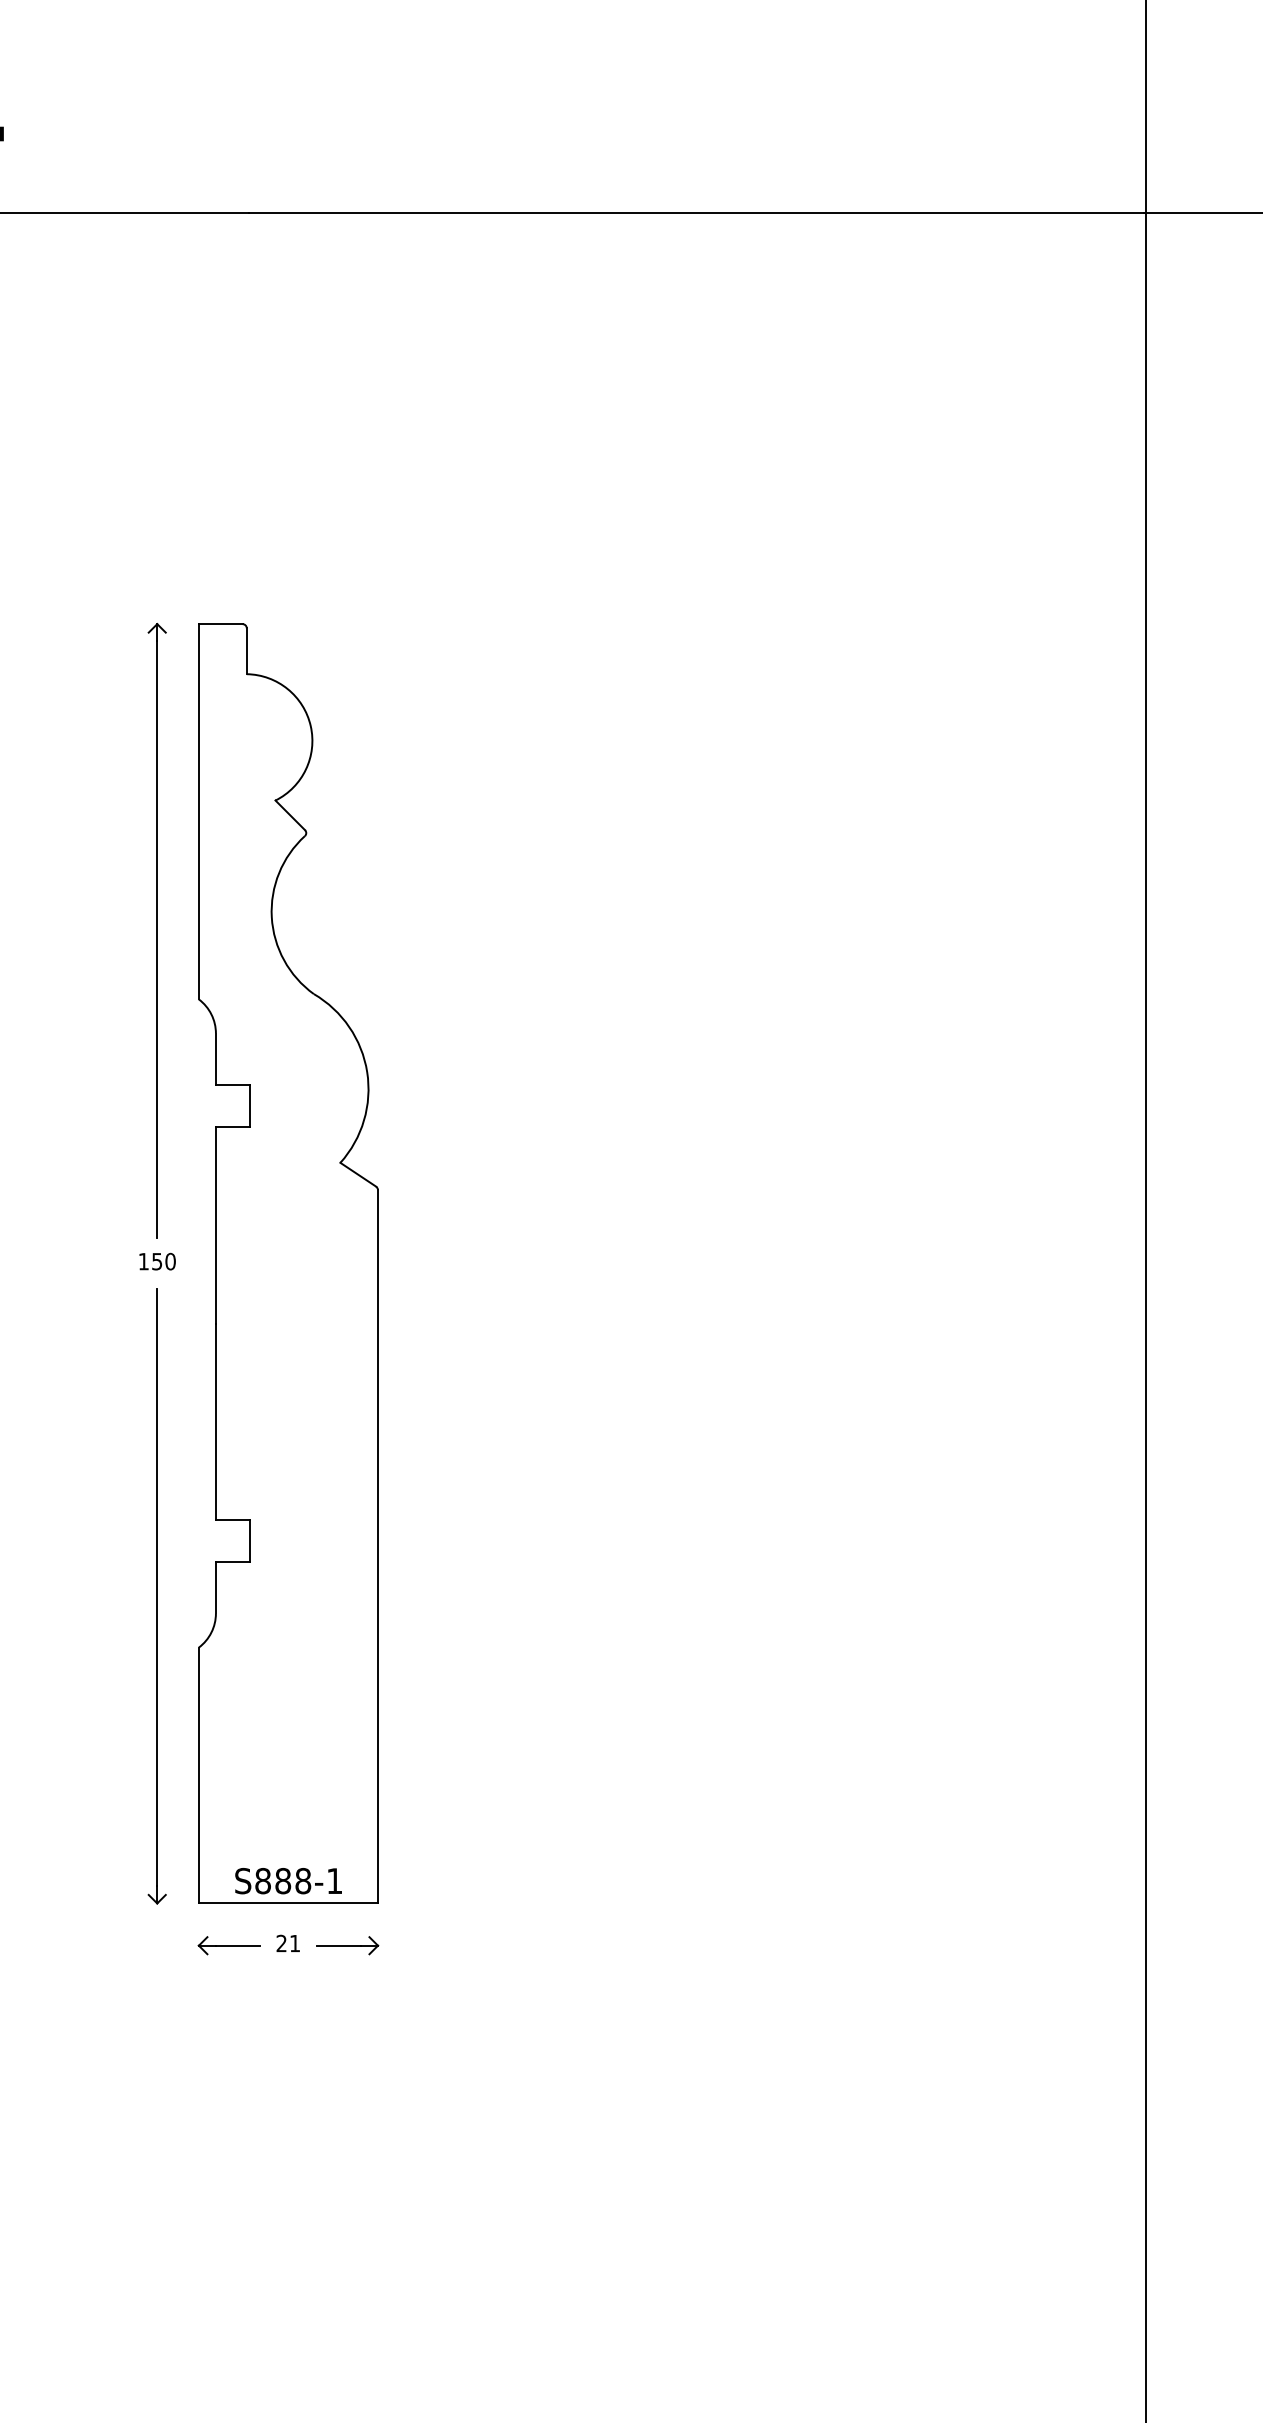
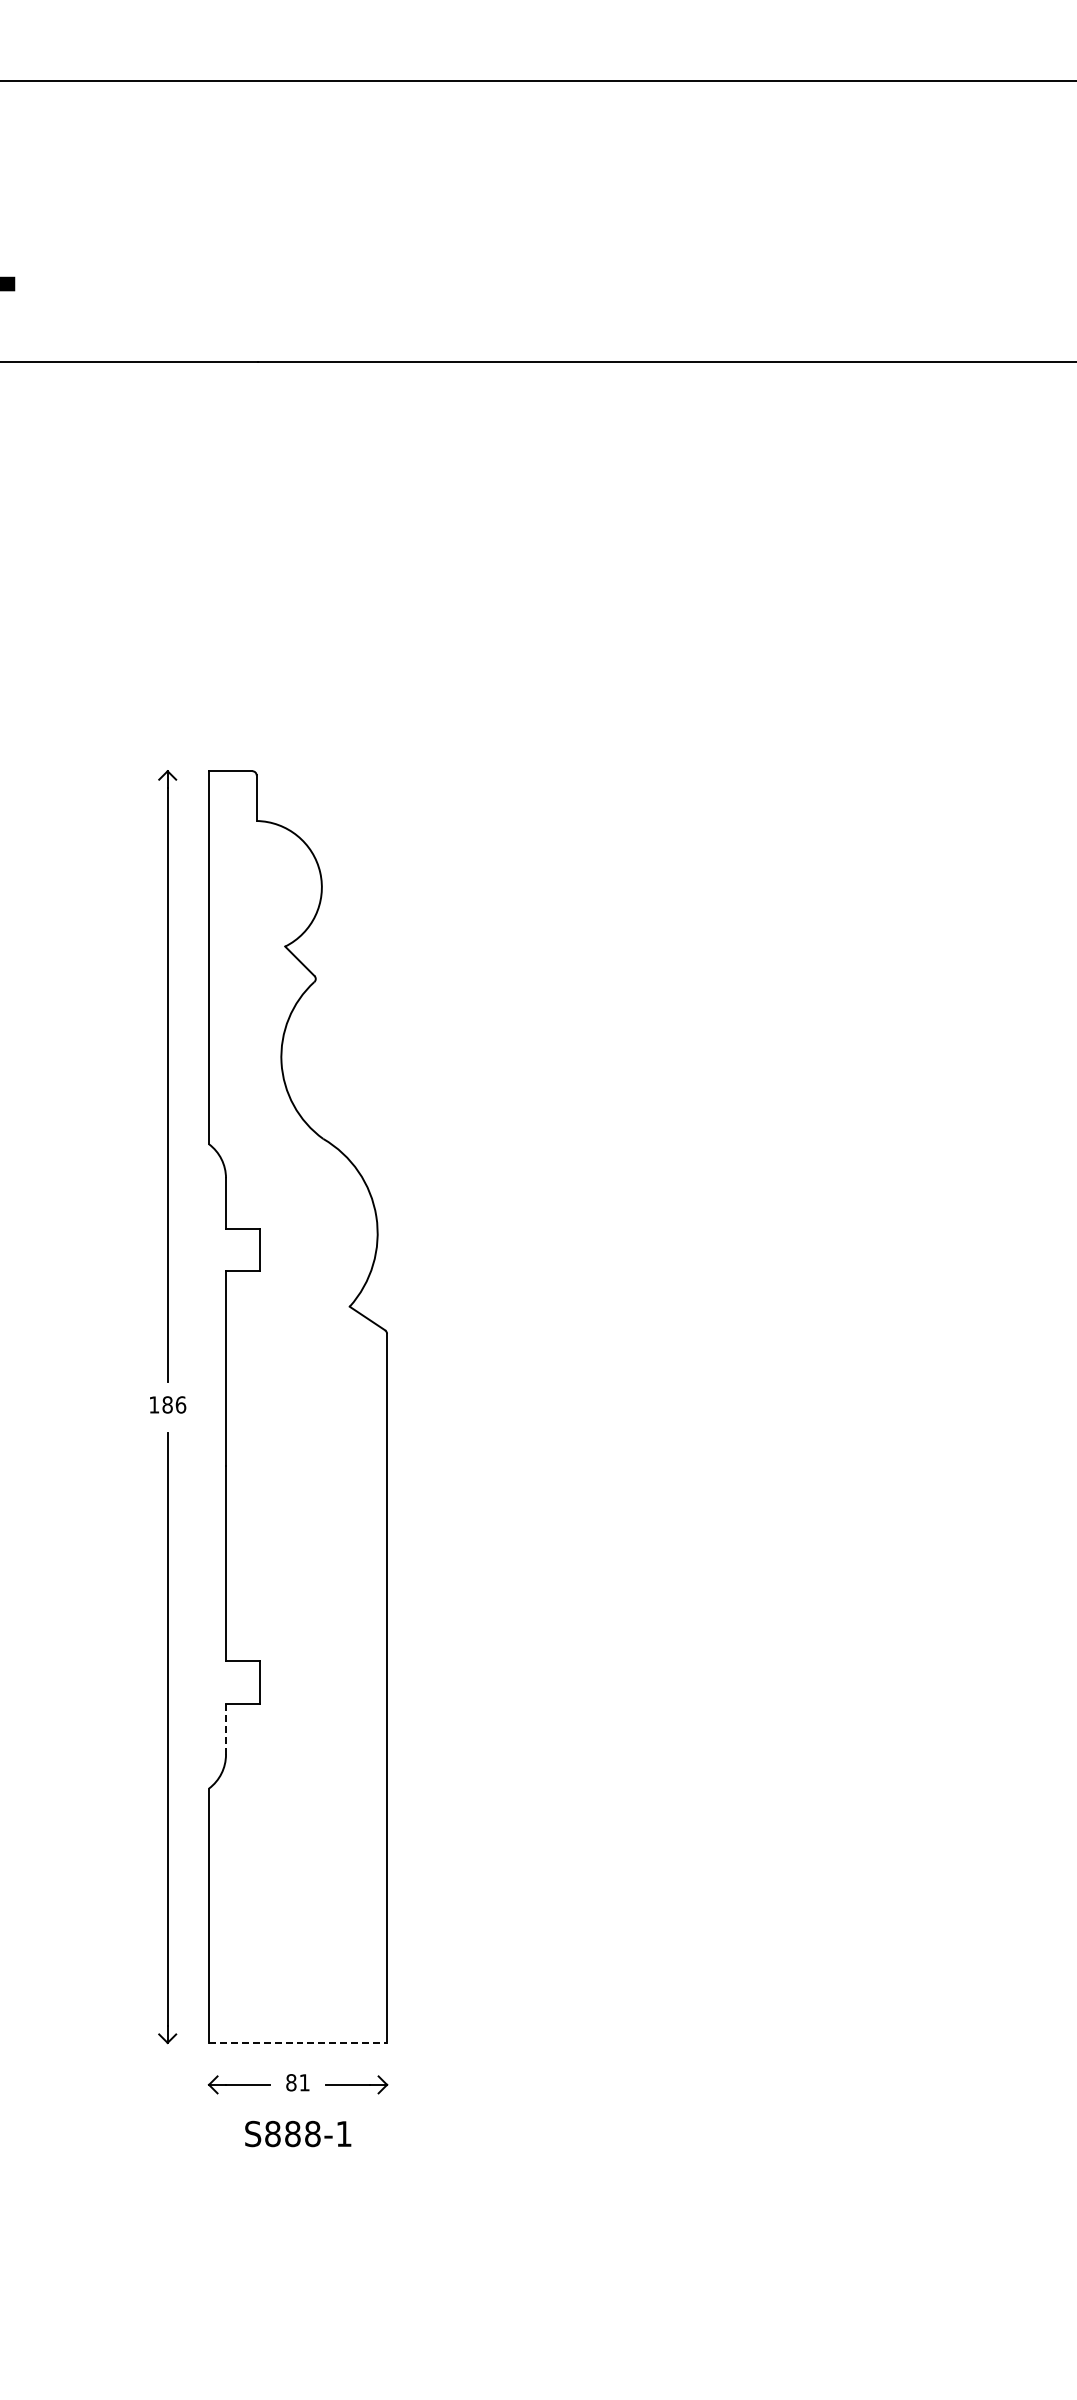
text: (163, 1261) -> (173, 1404), 150 -> 186
line: (215, 1587) -> (225, 1728), solid -> dashed
text: (288, 1881) -> (298, 2134), moved
line: (288, 1903) -> (298, 2042), solid -> dashed
text: (281, 1943) -> (291, 2082), 21 -> 81

